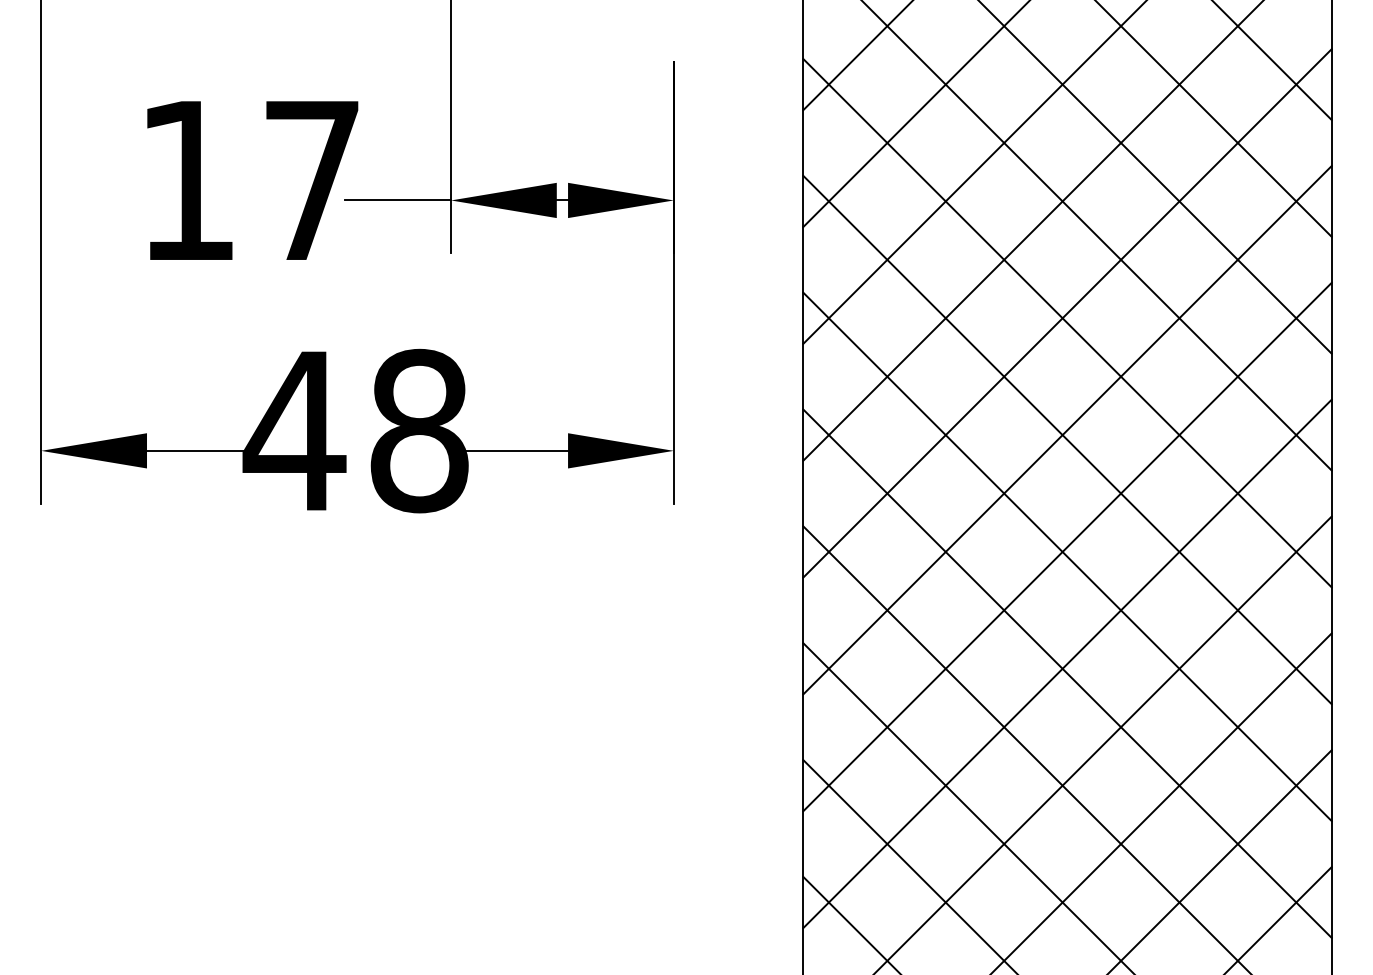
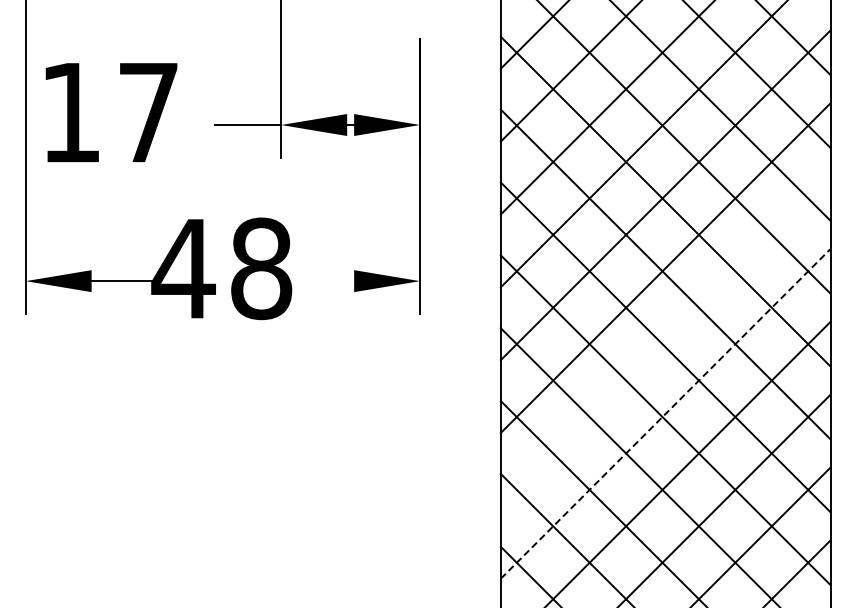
text: (252, 180) -> (111, 112), moved
line: (514, 451) -> (320, 281), removed
line: (1067, 546) -> (665, 340), removed
line: (1067, 663) -> (665, 413), solid -> dashed

